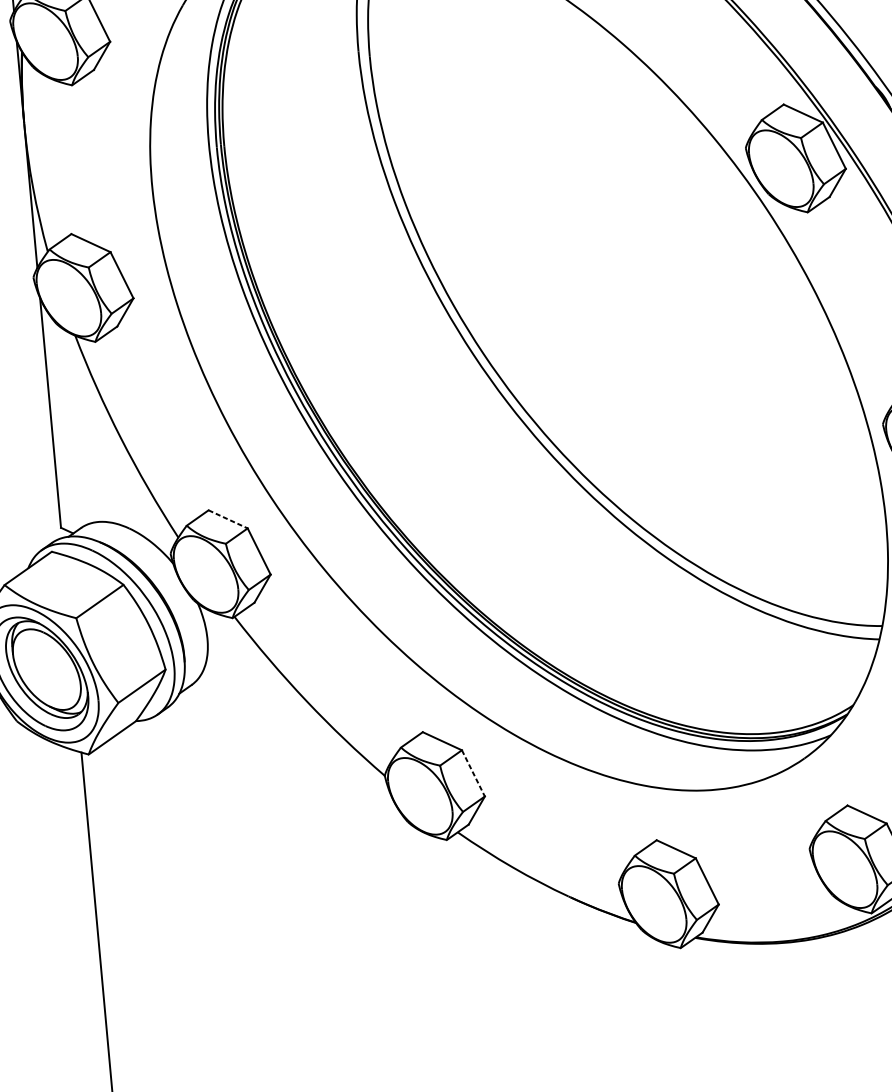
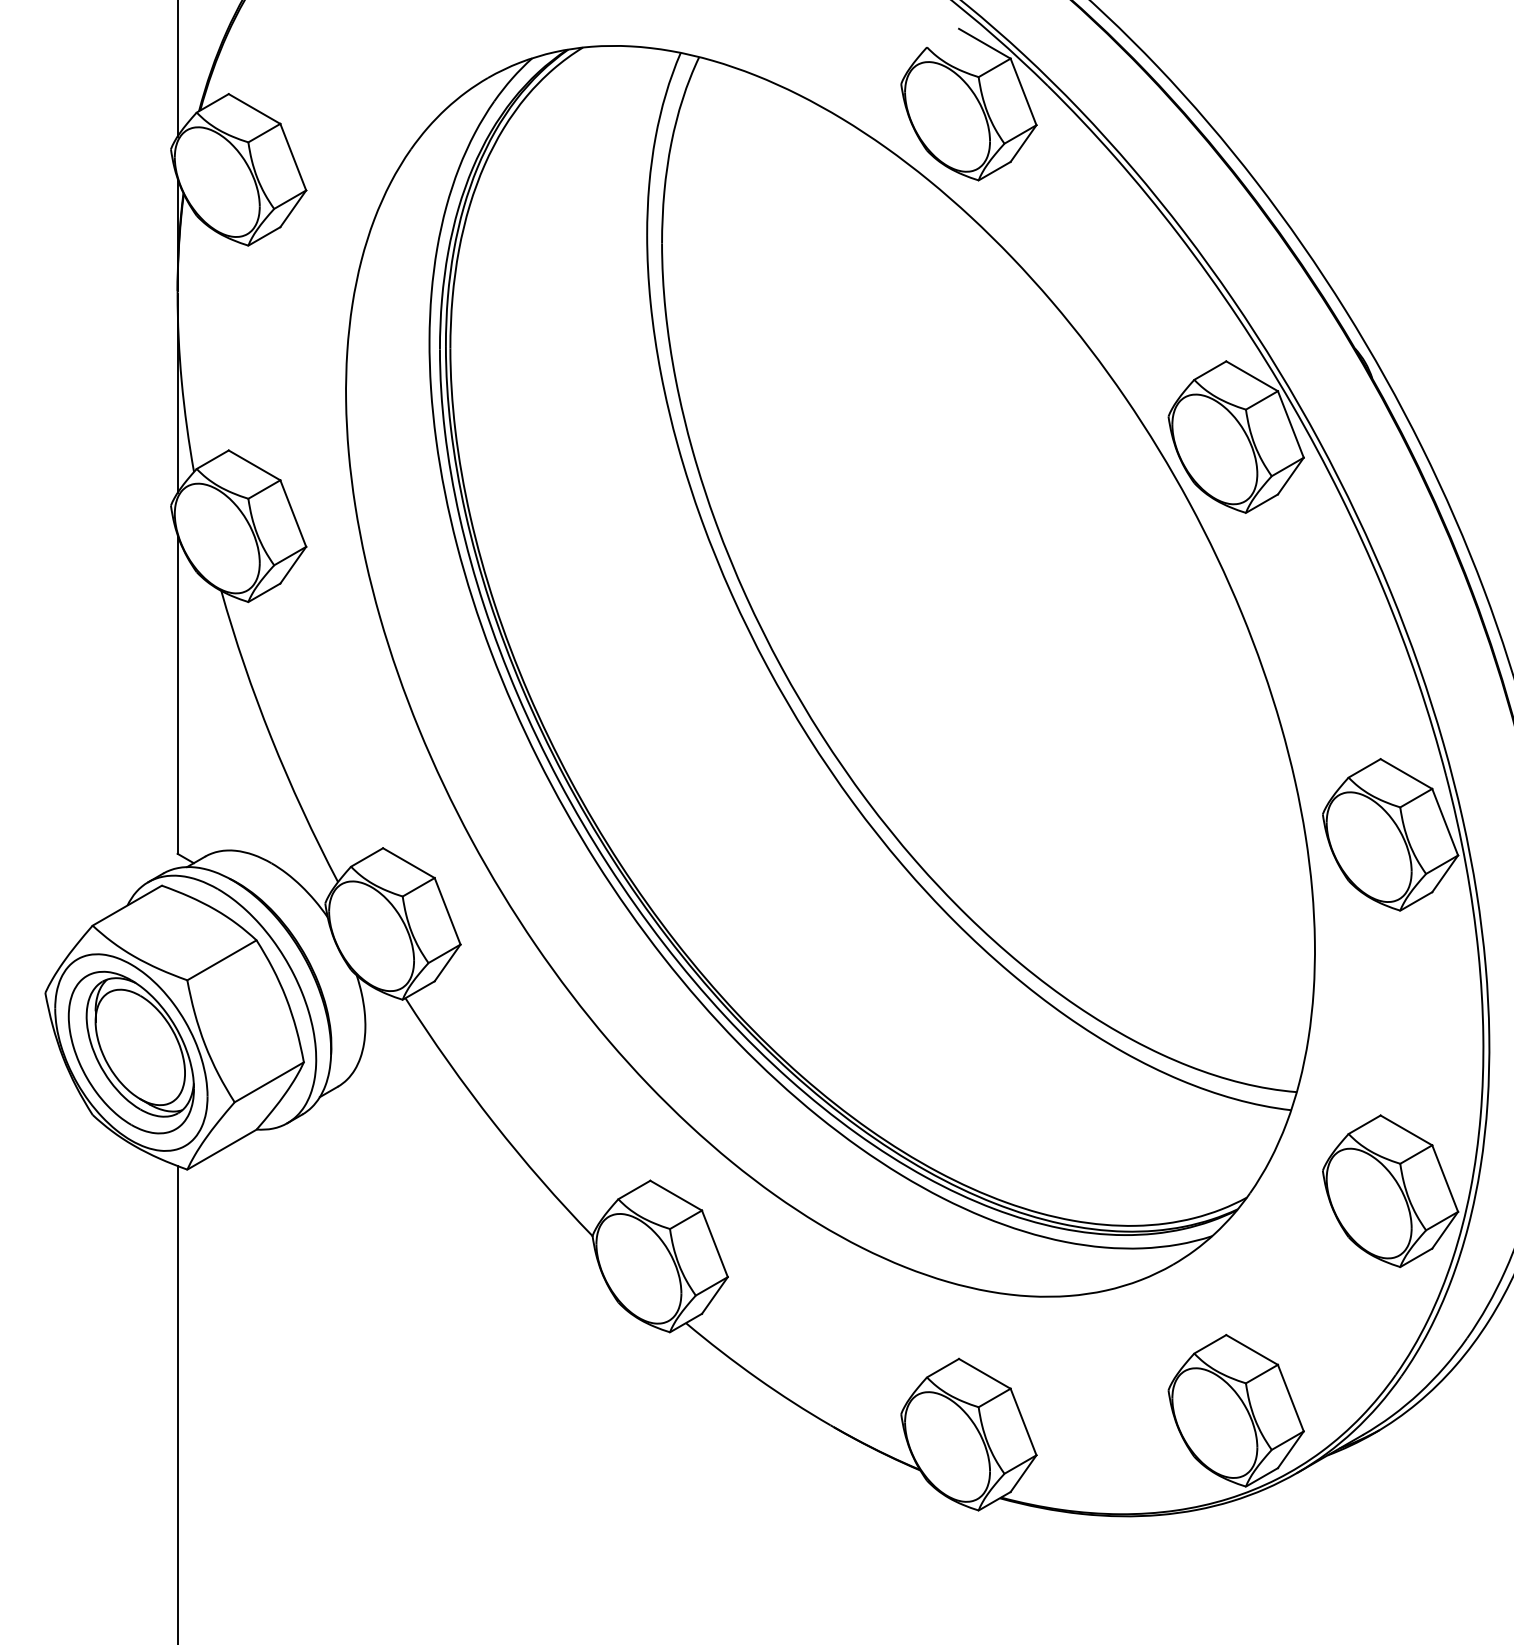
line: (227, 519) -> (408, 863), dashed -> solid
line: (473, 773) -> (714, 1243), dashed -> solid

